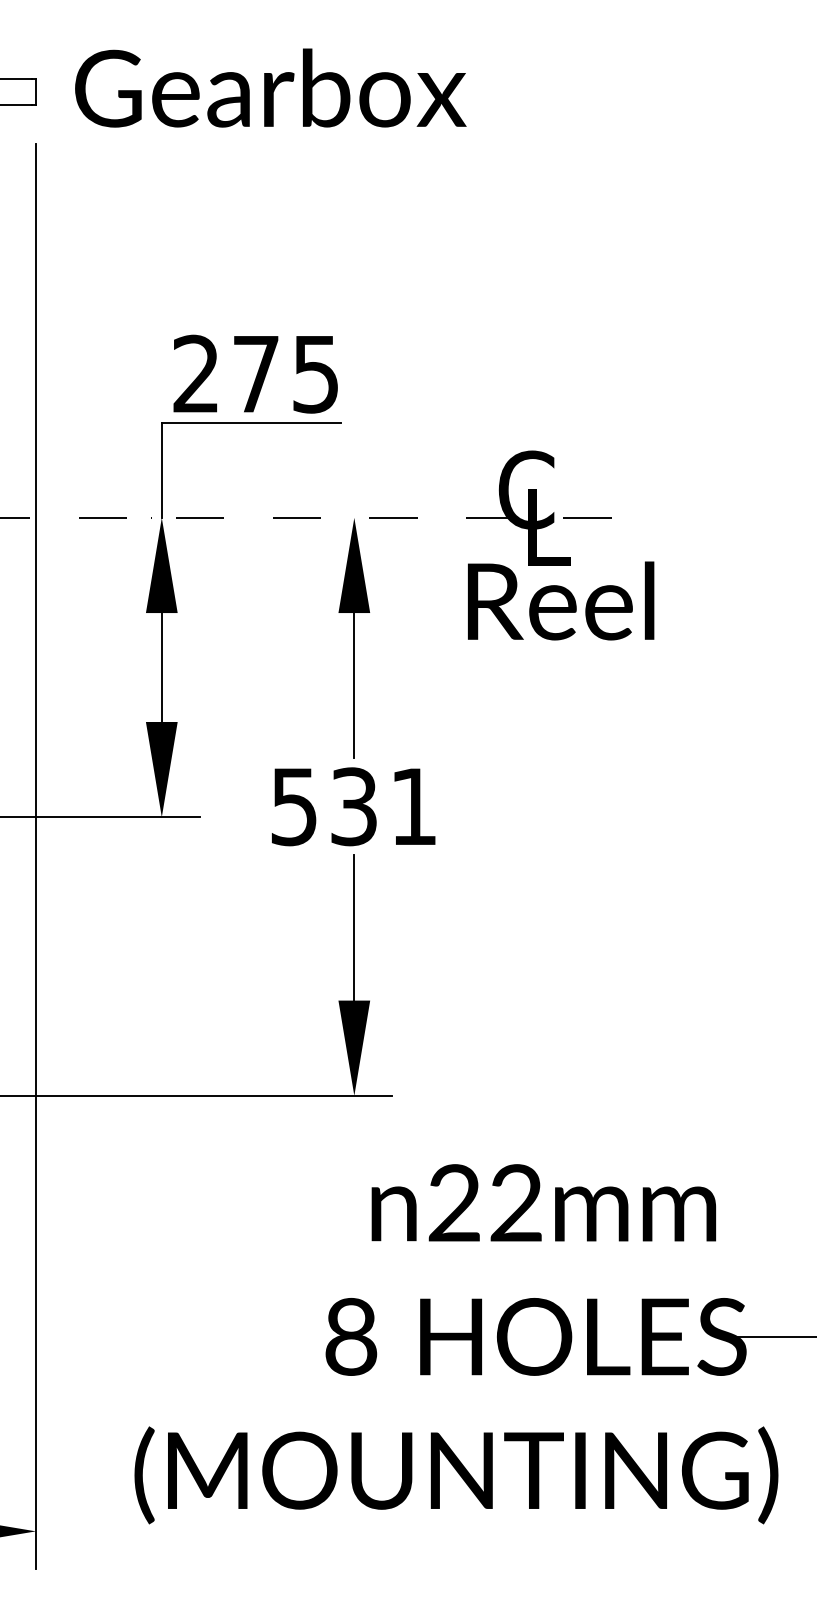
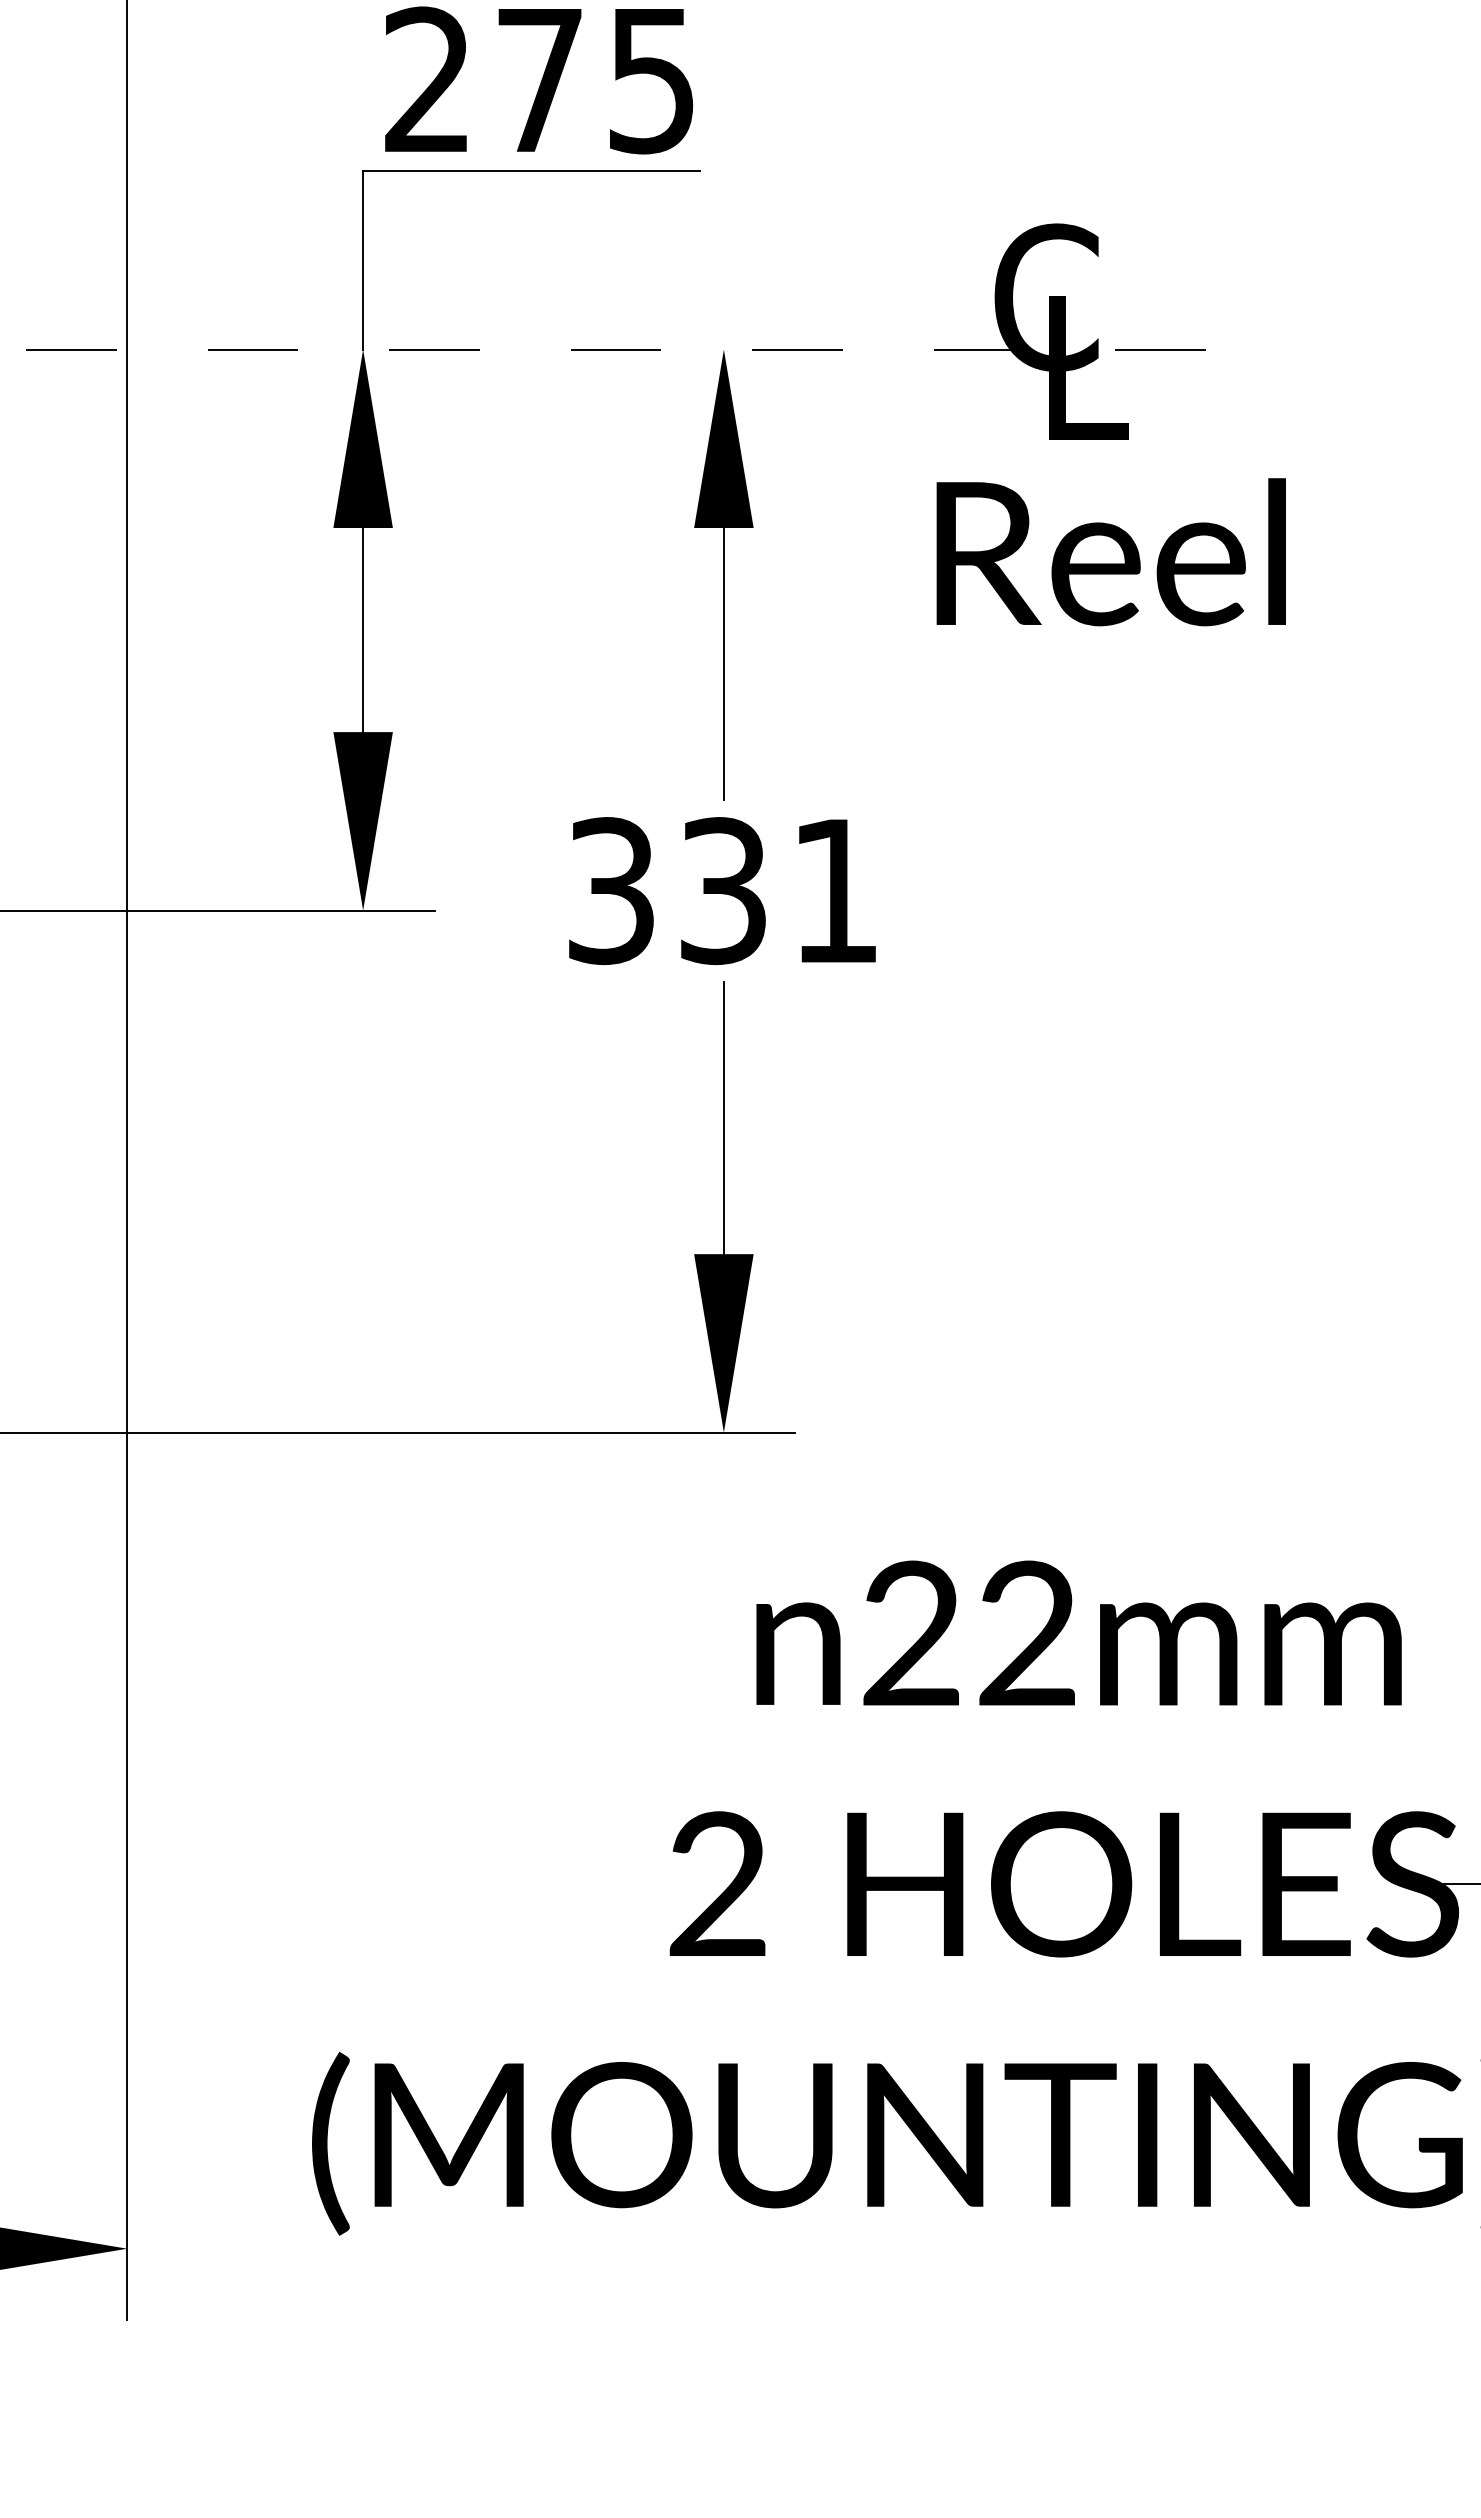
text: (561, 600) -> (1112, 551), moved
text: (293, 806) -> (609, 890), 531 -> 331
text: (351, 1336) -> (718, 1883), 8 -> 2

